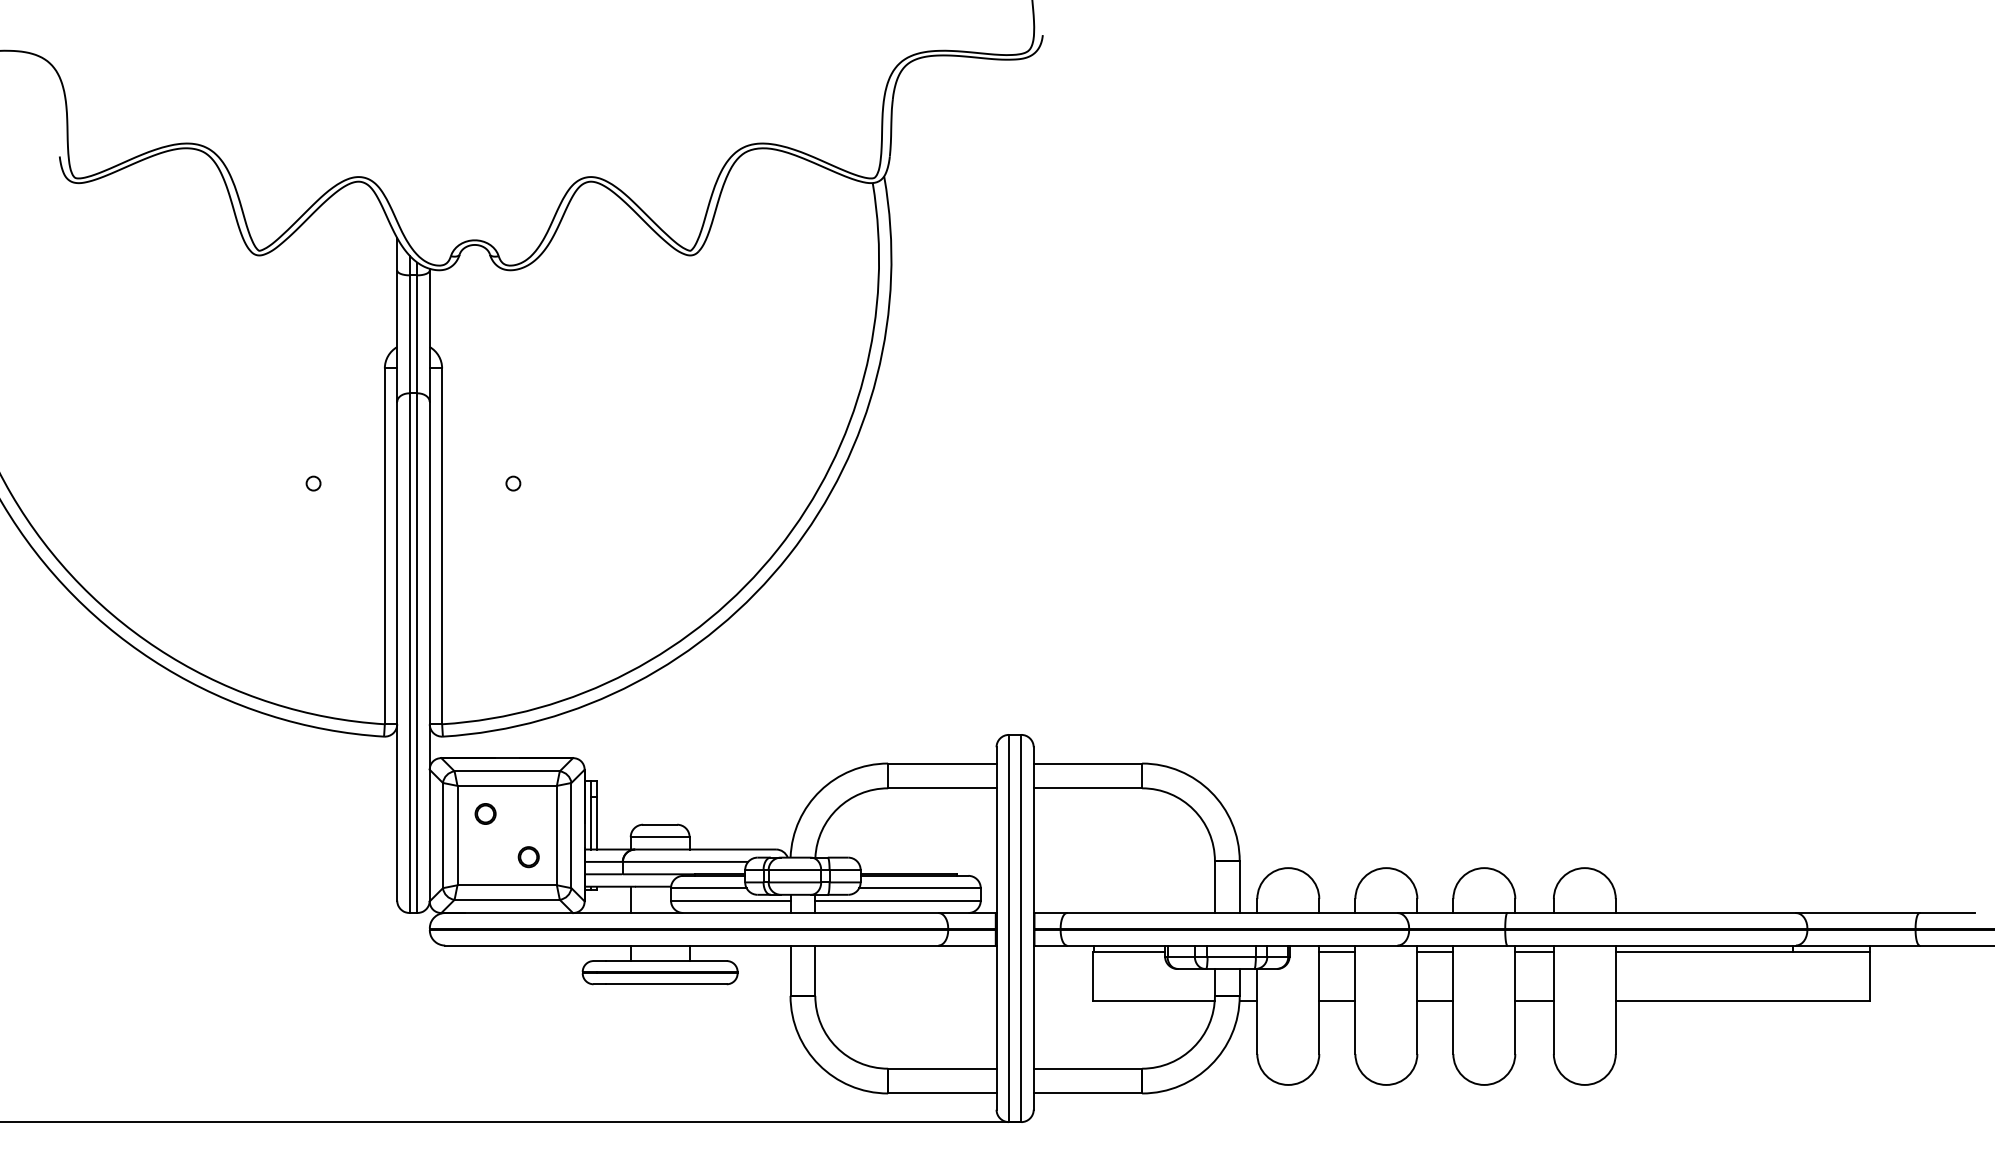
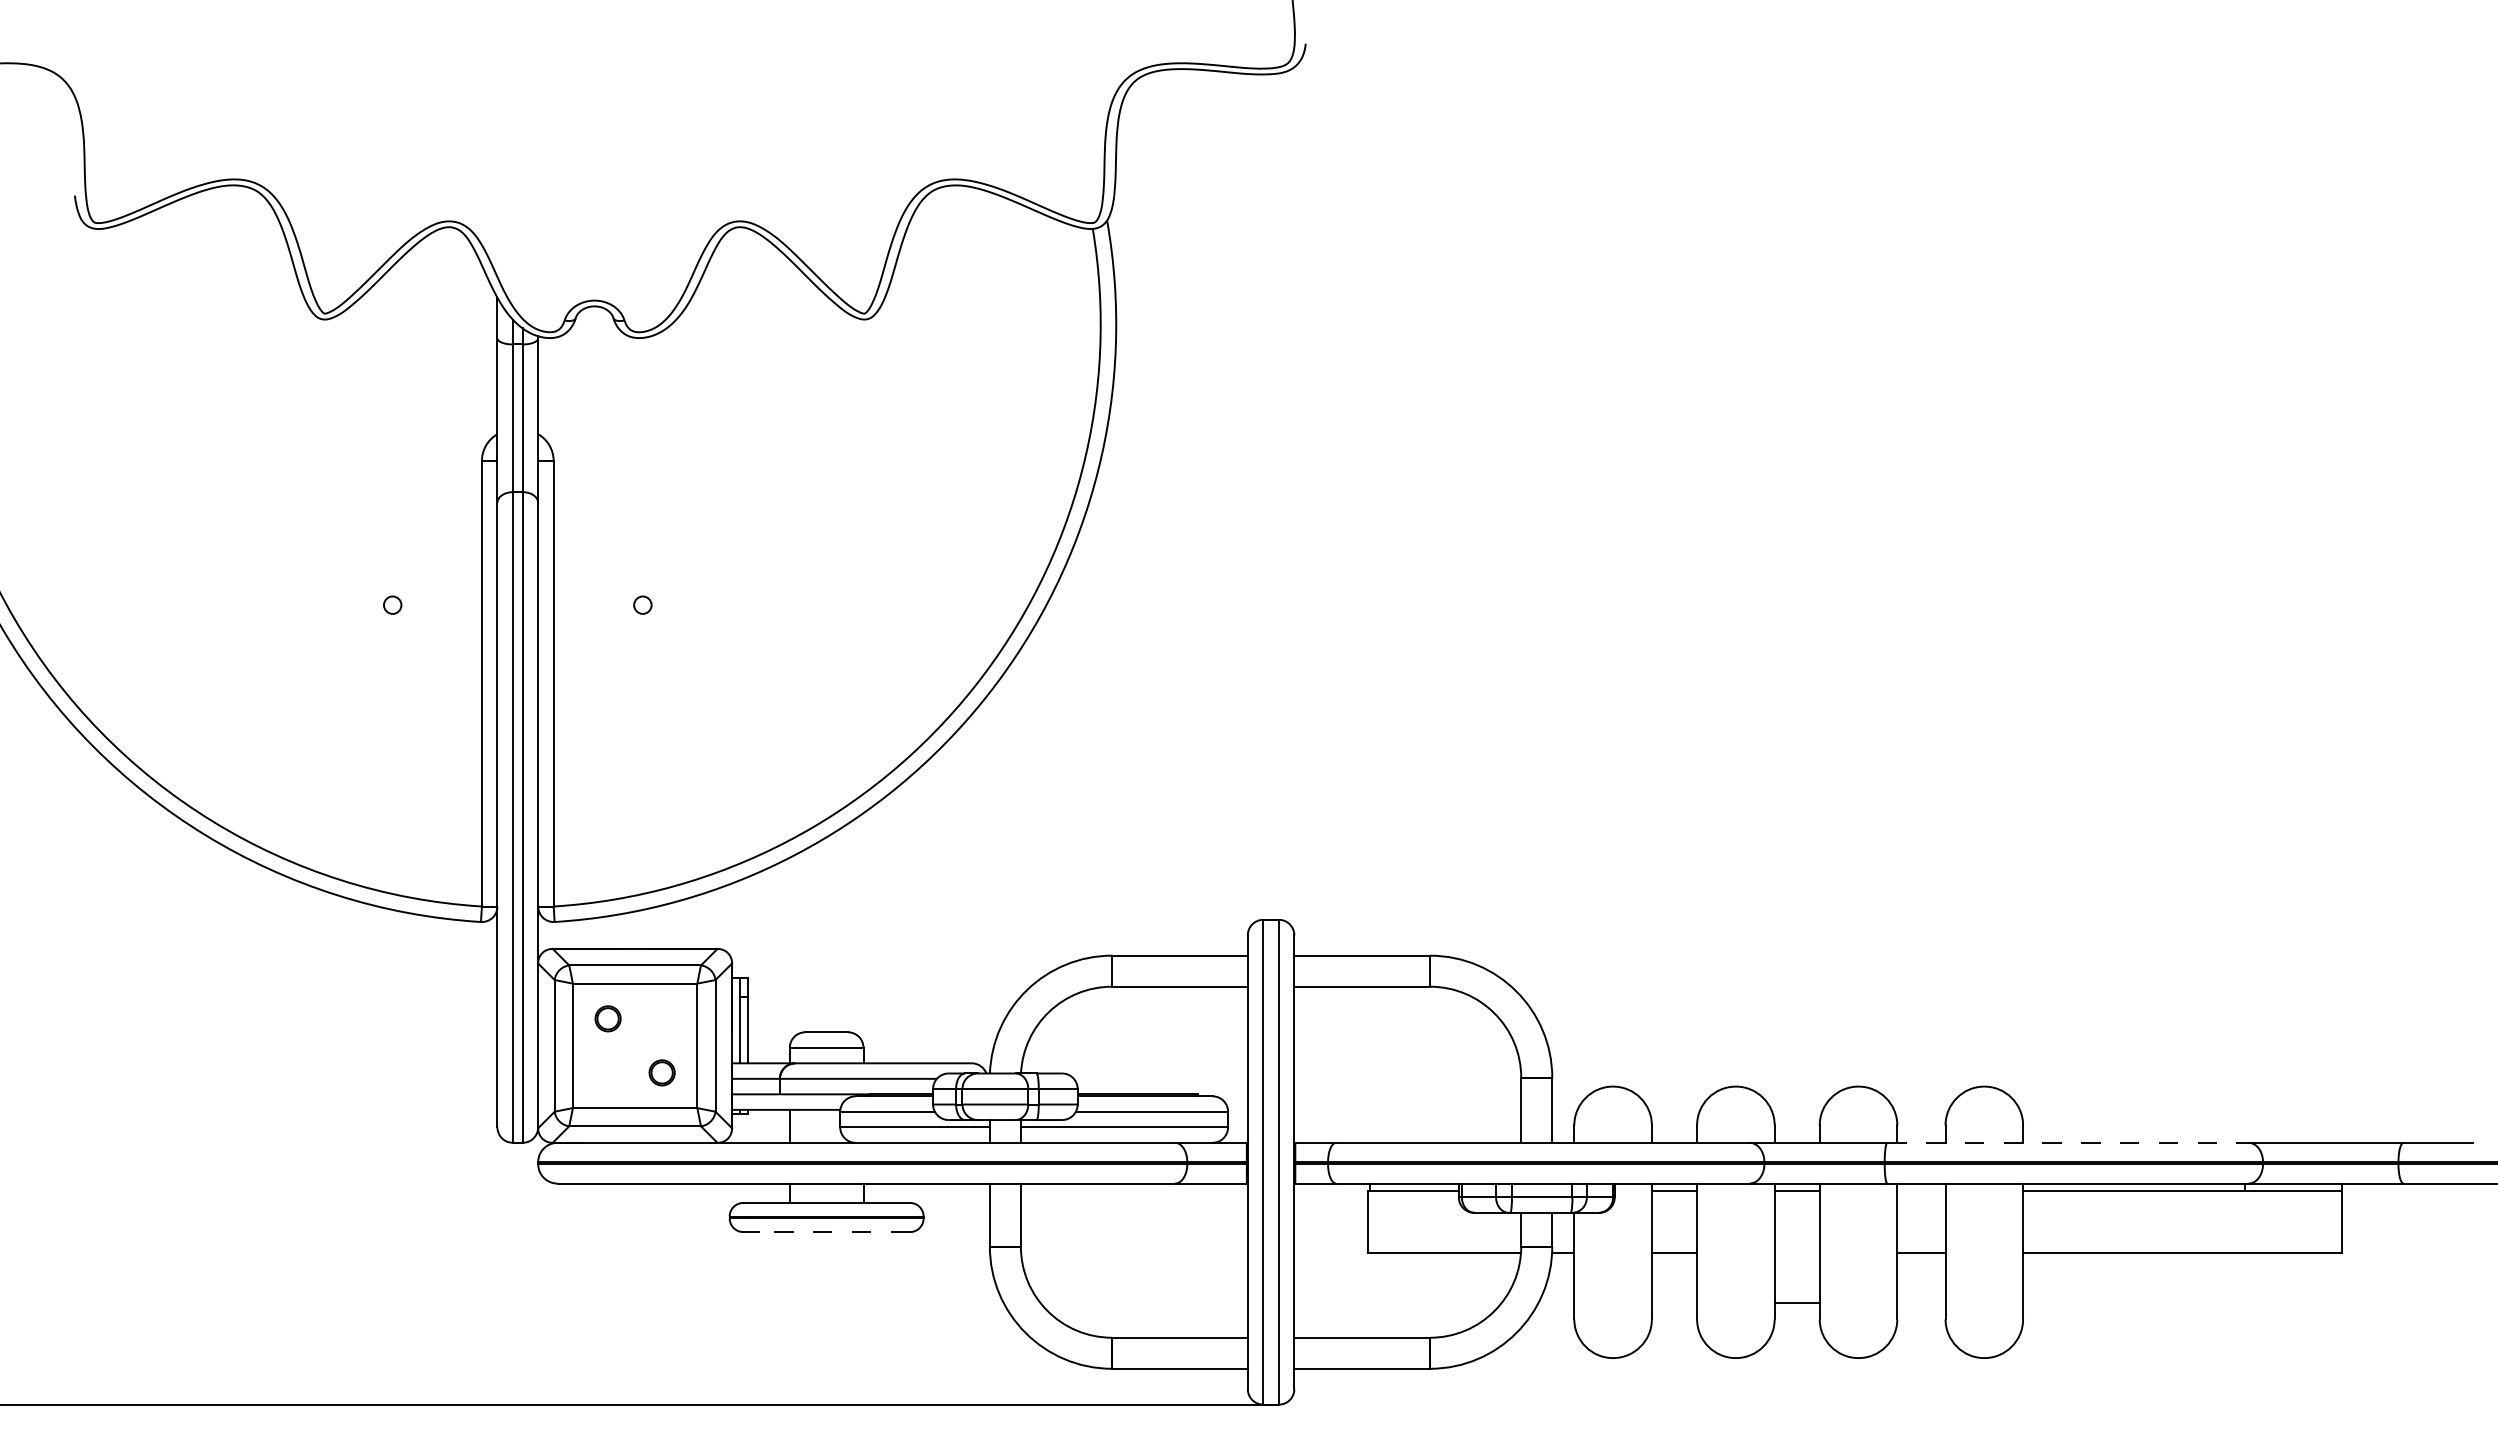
line: (1652, 912) -> (2068, 1142), solid -> dashed
line: (1534, 951) -> (1921, 1191), removed
line: (666, 984) -> (834, 1232), solid -> dashed
line: (1434, 1001) -> (1796, 1303), moved

